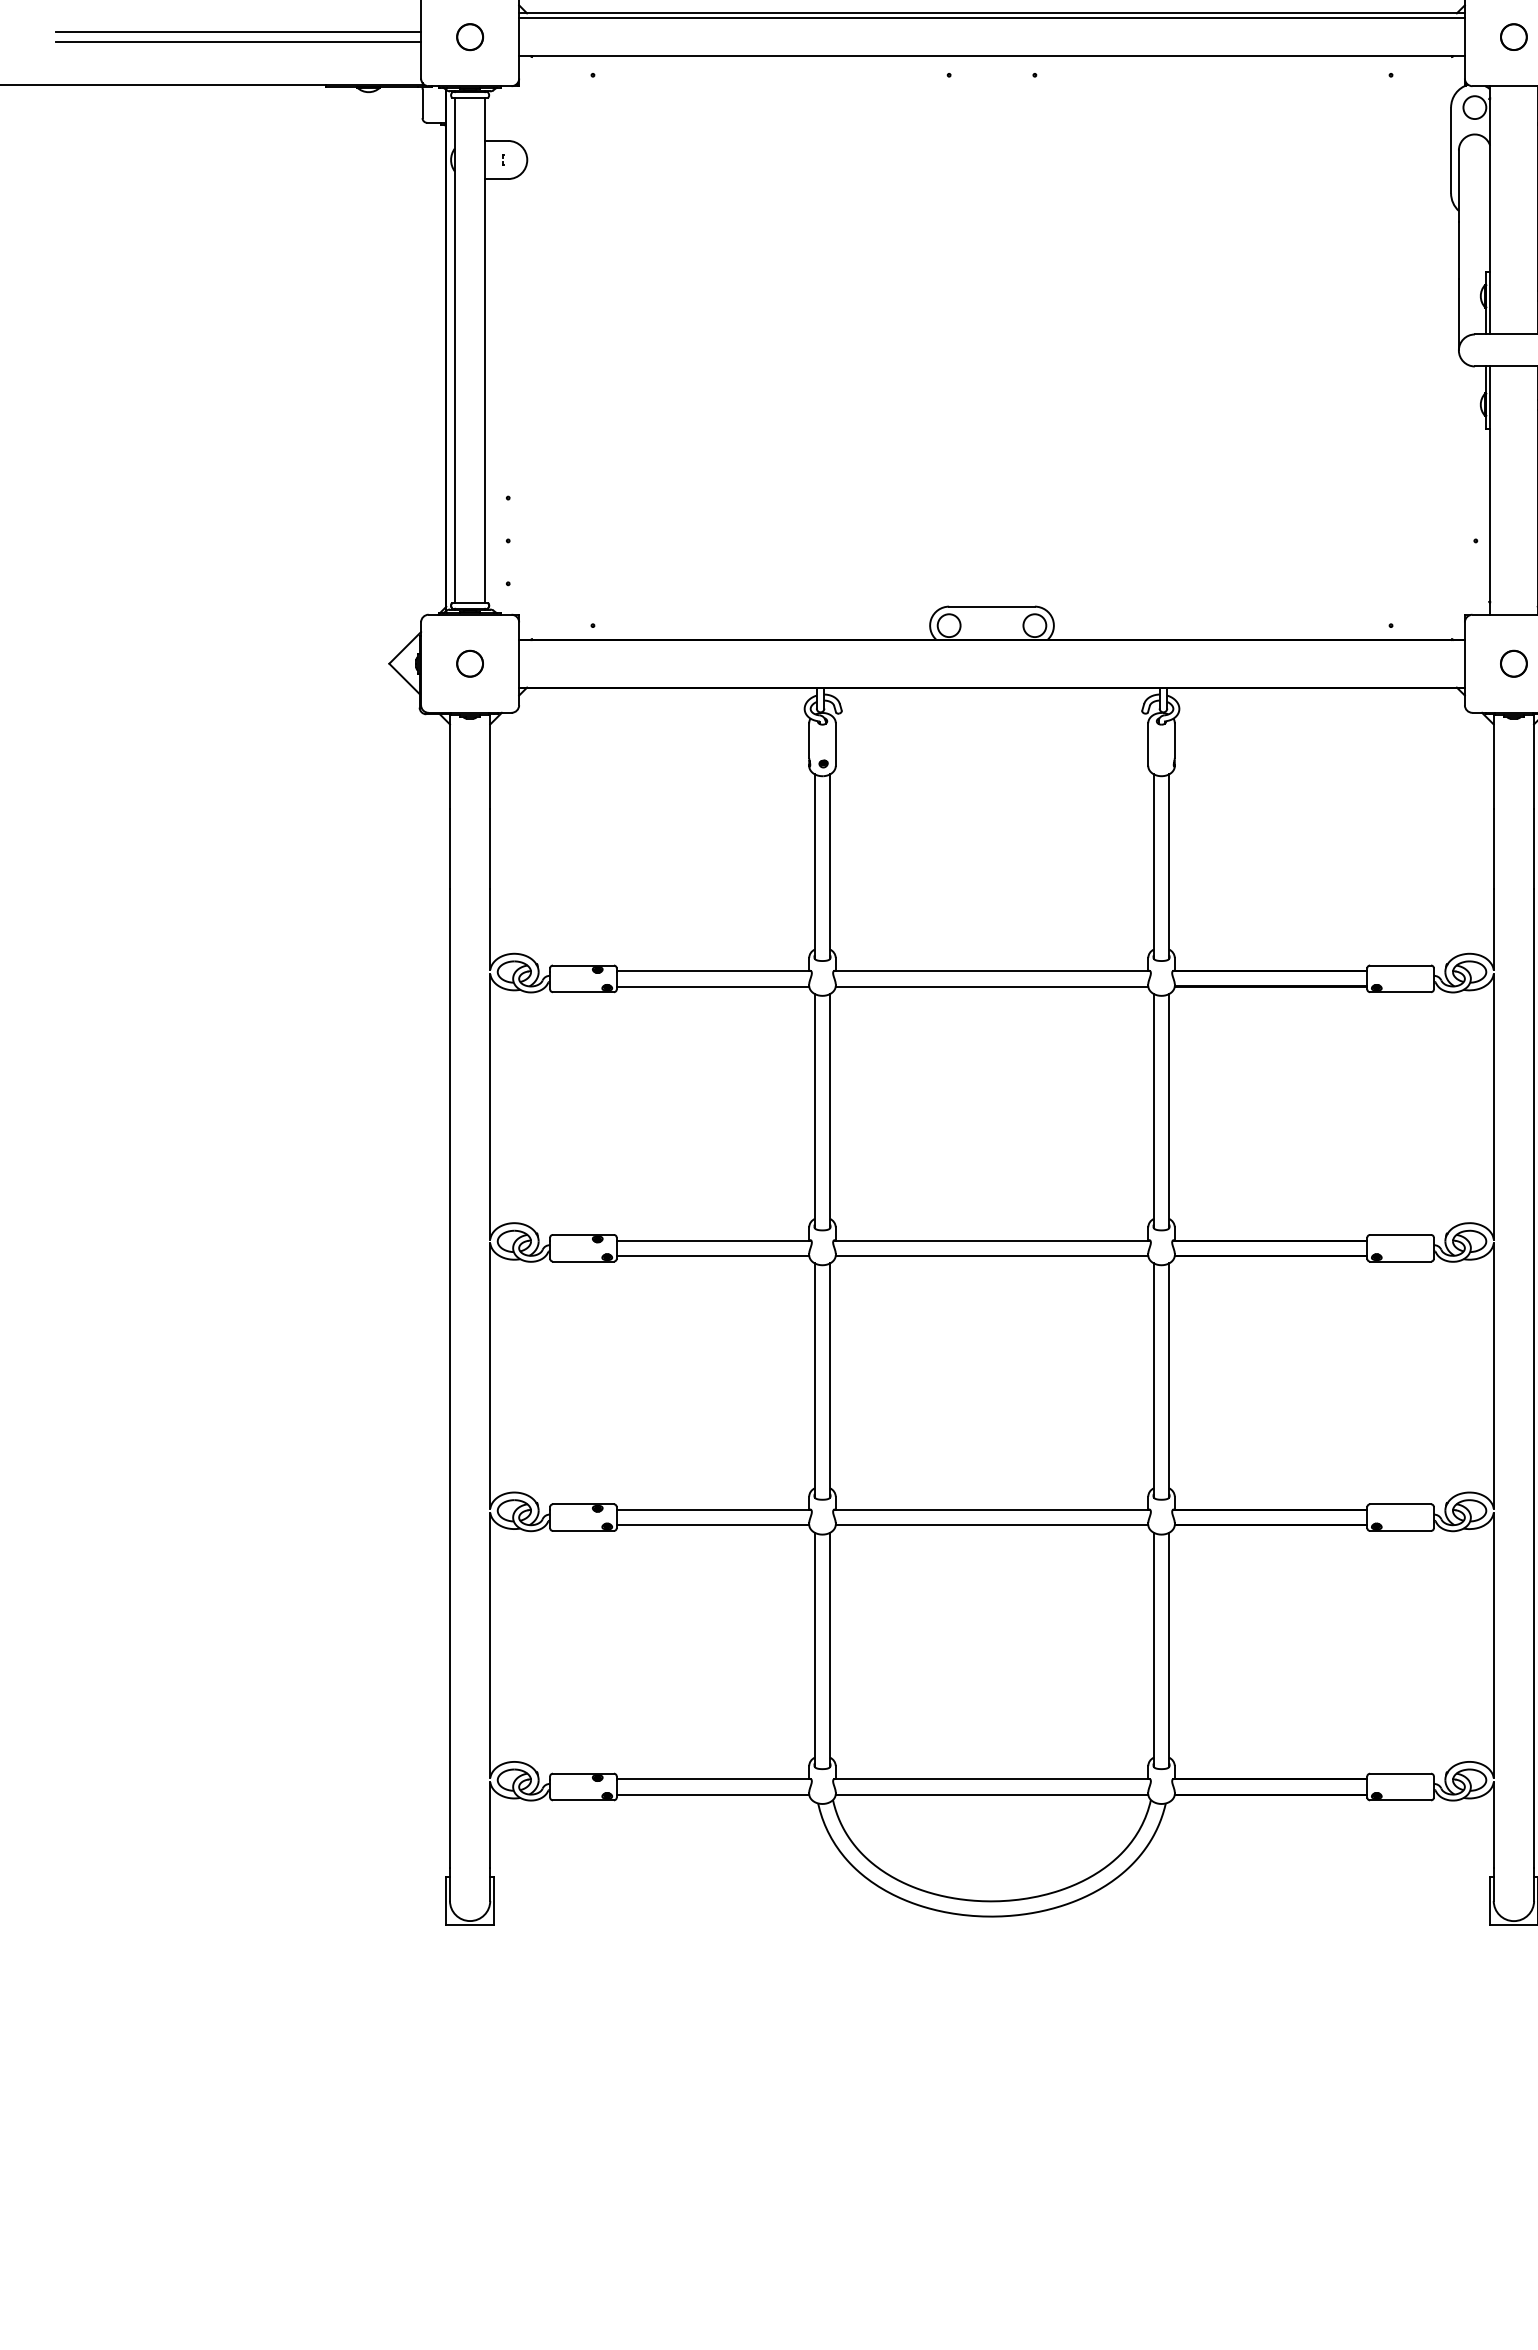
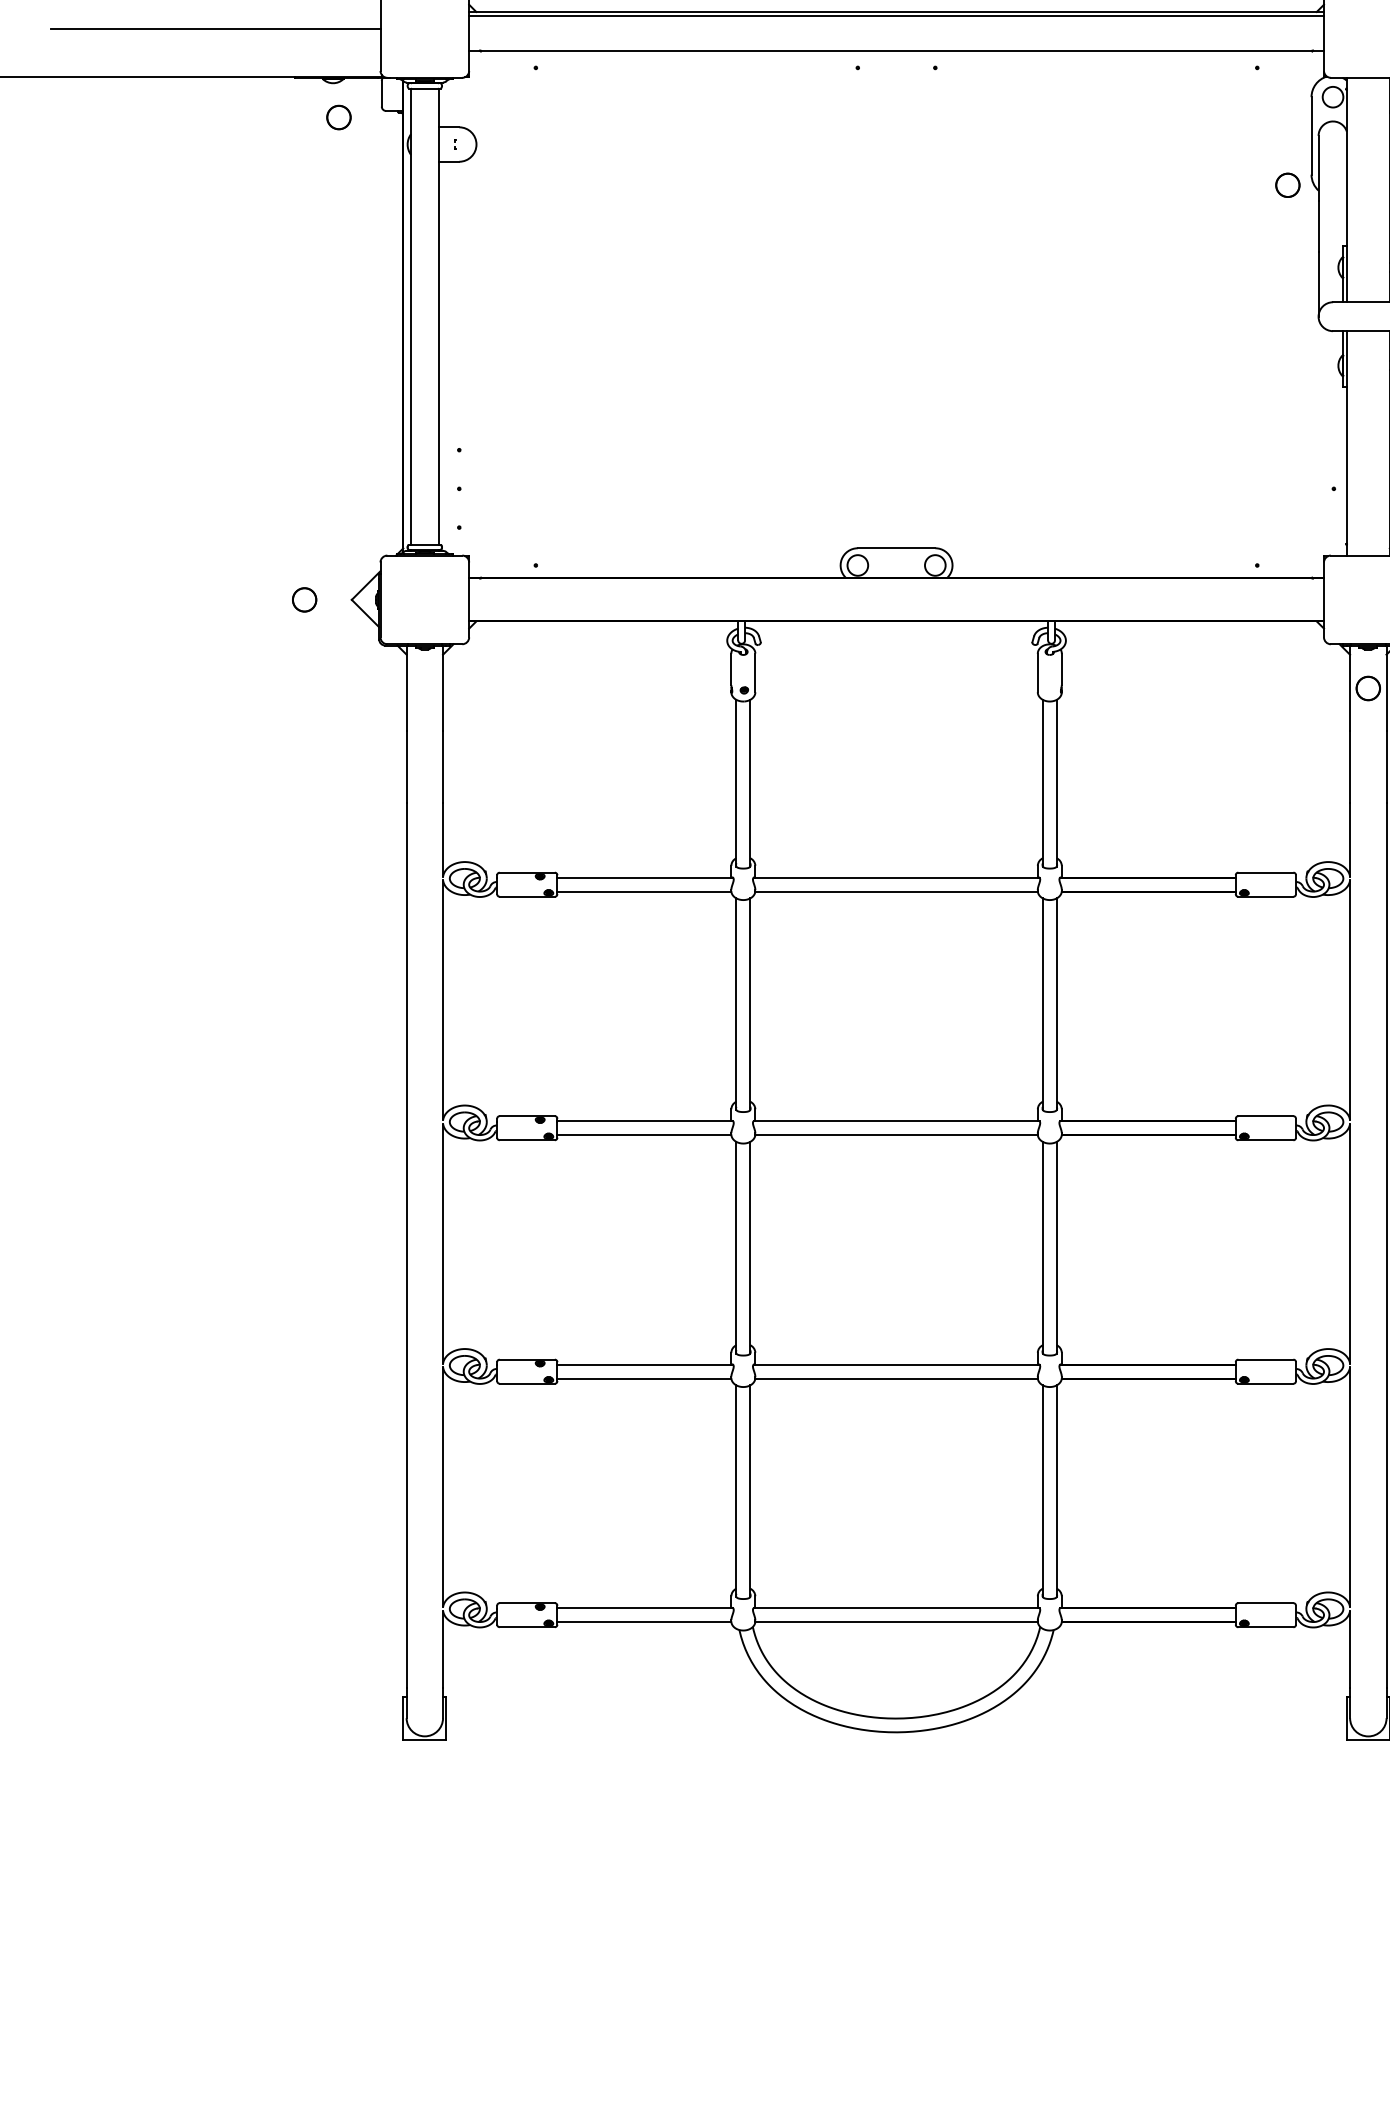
circle: (1513, 36) -> (1287, 184), moved
circle: (470, 37) -> (339, 117), moved
line: (238, 41) -> (215, 37), removed
part: (469, 663) -> (304, 599), moved
circle: (1513, 663) -> (1367, 688), moved

